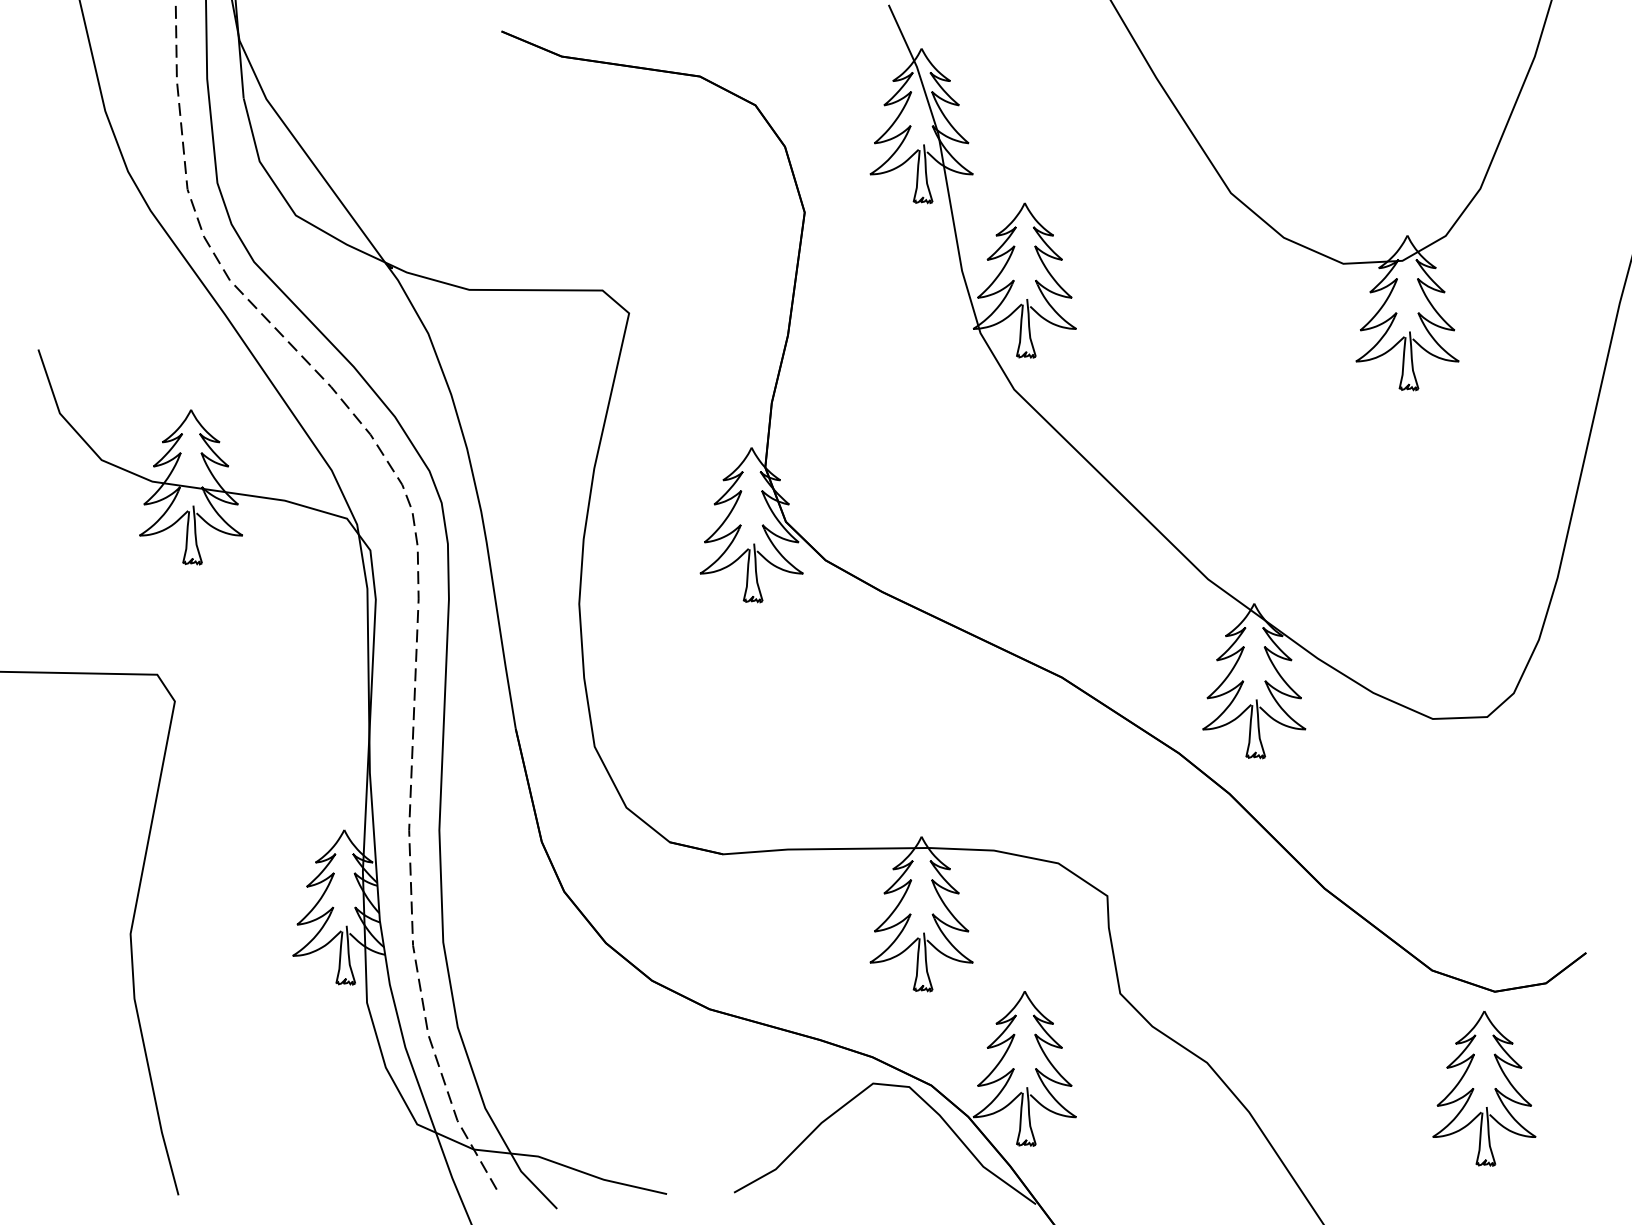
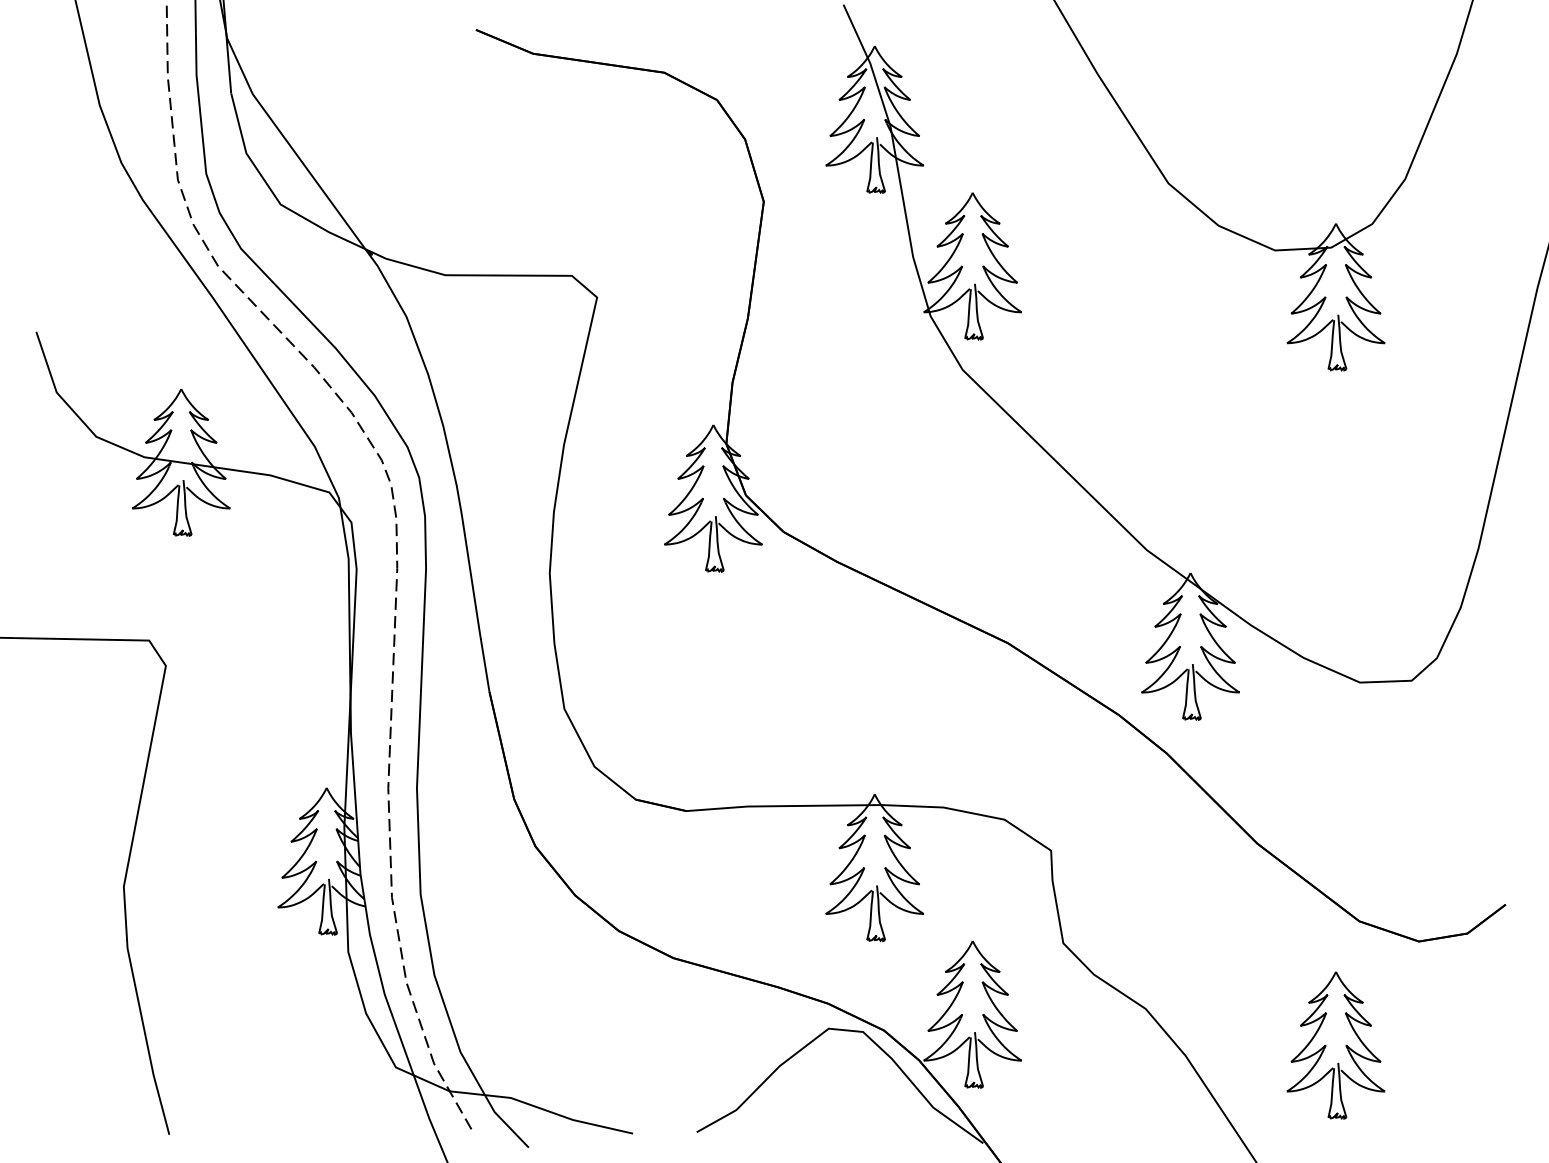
part: (1483, 1088) -> (1335, 1045), moved

